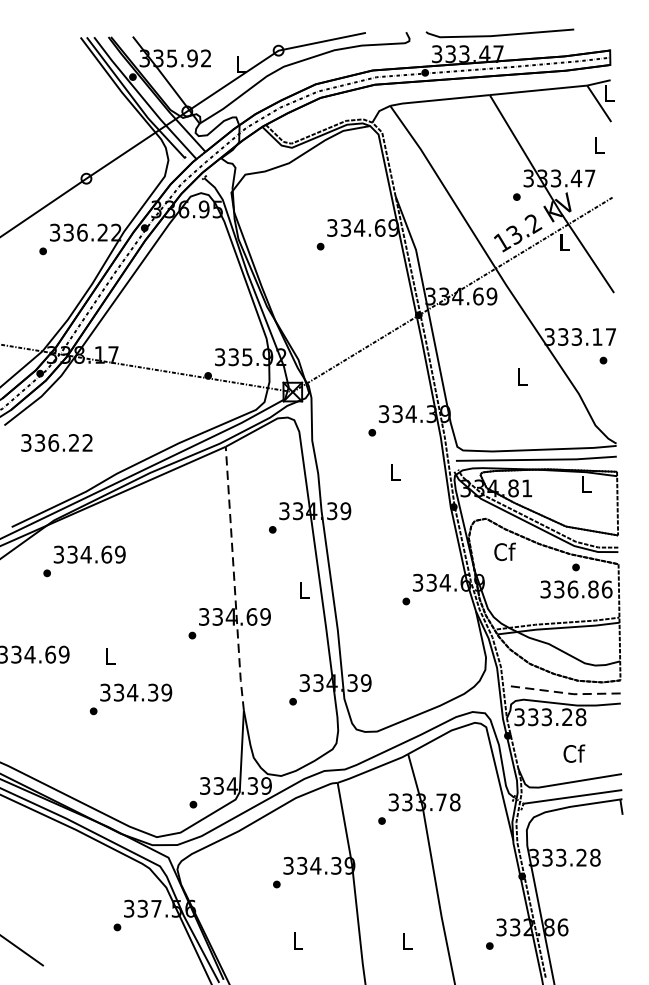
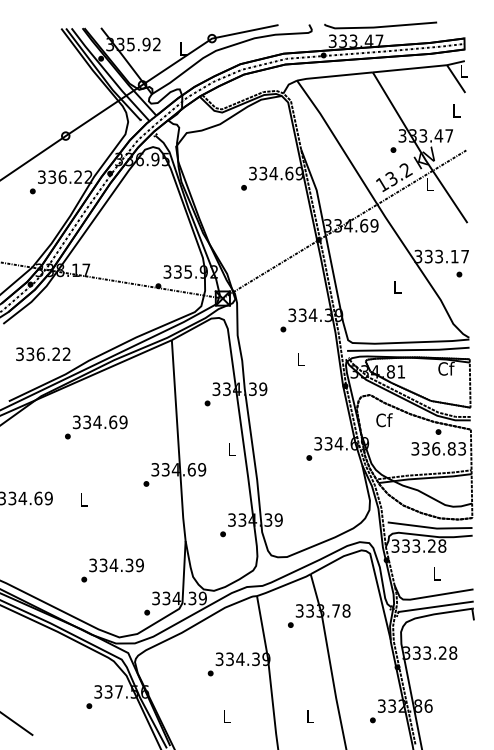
text: (57, 443) -> (43, 354), moved
text: (586, 483) -> (446, 368), L -> Cf
text: (84, 561) -> (96, 427), moved
line: (234, 578) -> (178, 440), dashed -> solid
text: (607, 589) -> (462, 448), 336.86 -> 336.83
line: (565, 692) -> (430, 527), dashed -> solid
text: (130, 699) -> (112, 570), moved
text: (574, 753) -> (437, 573), Cf -> L

